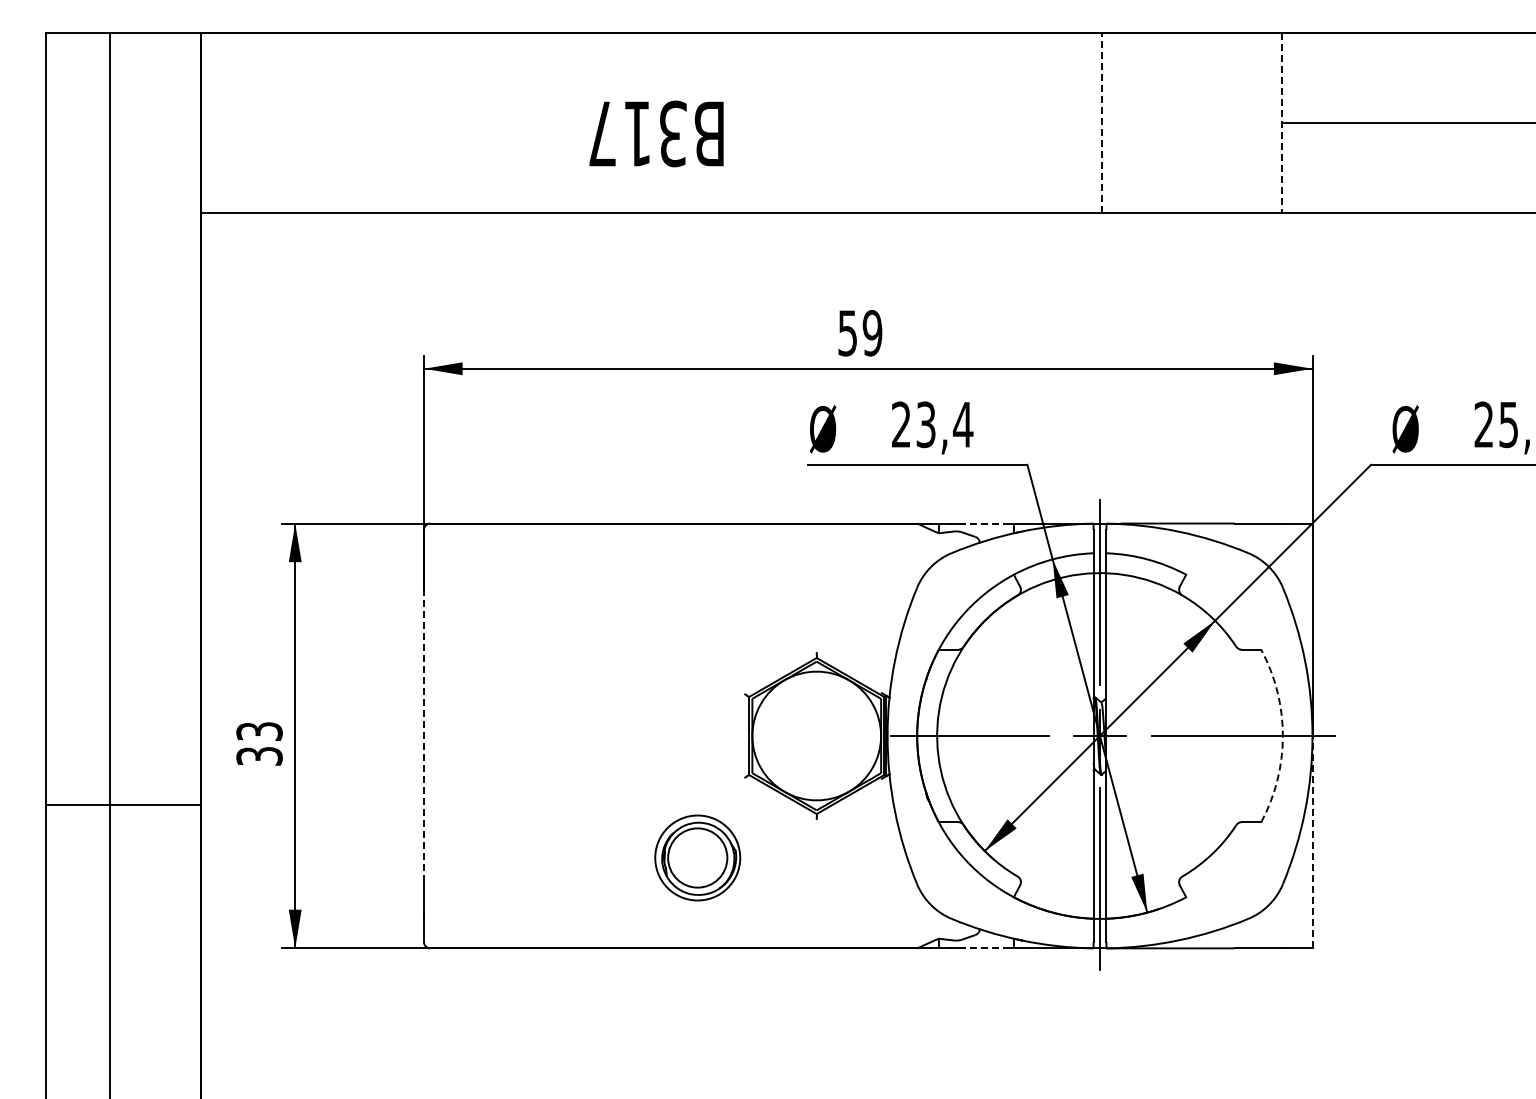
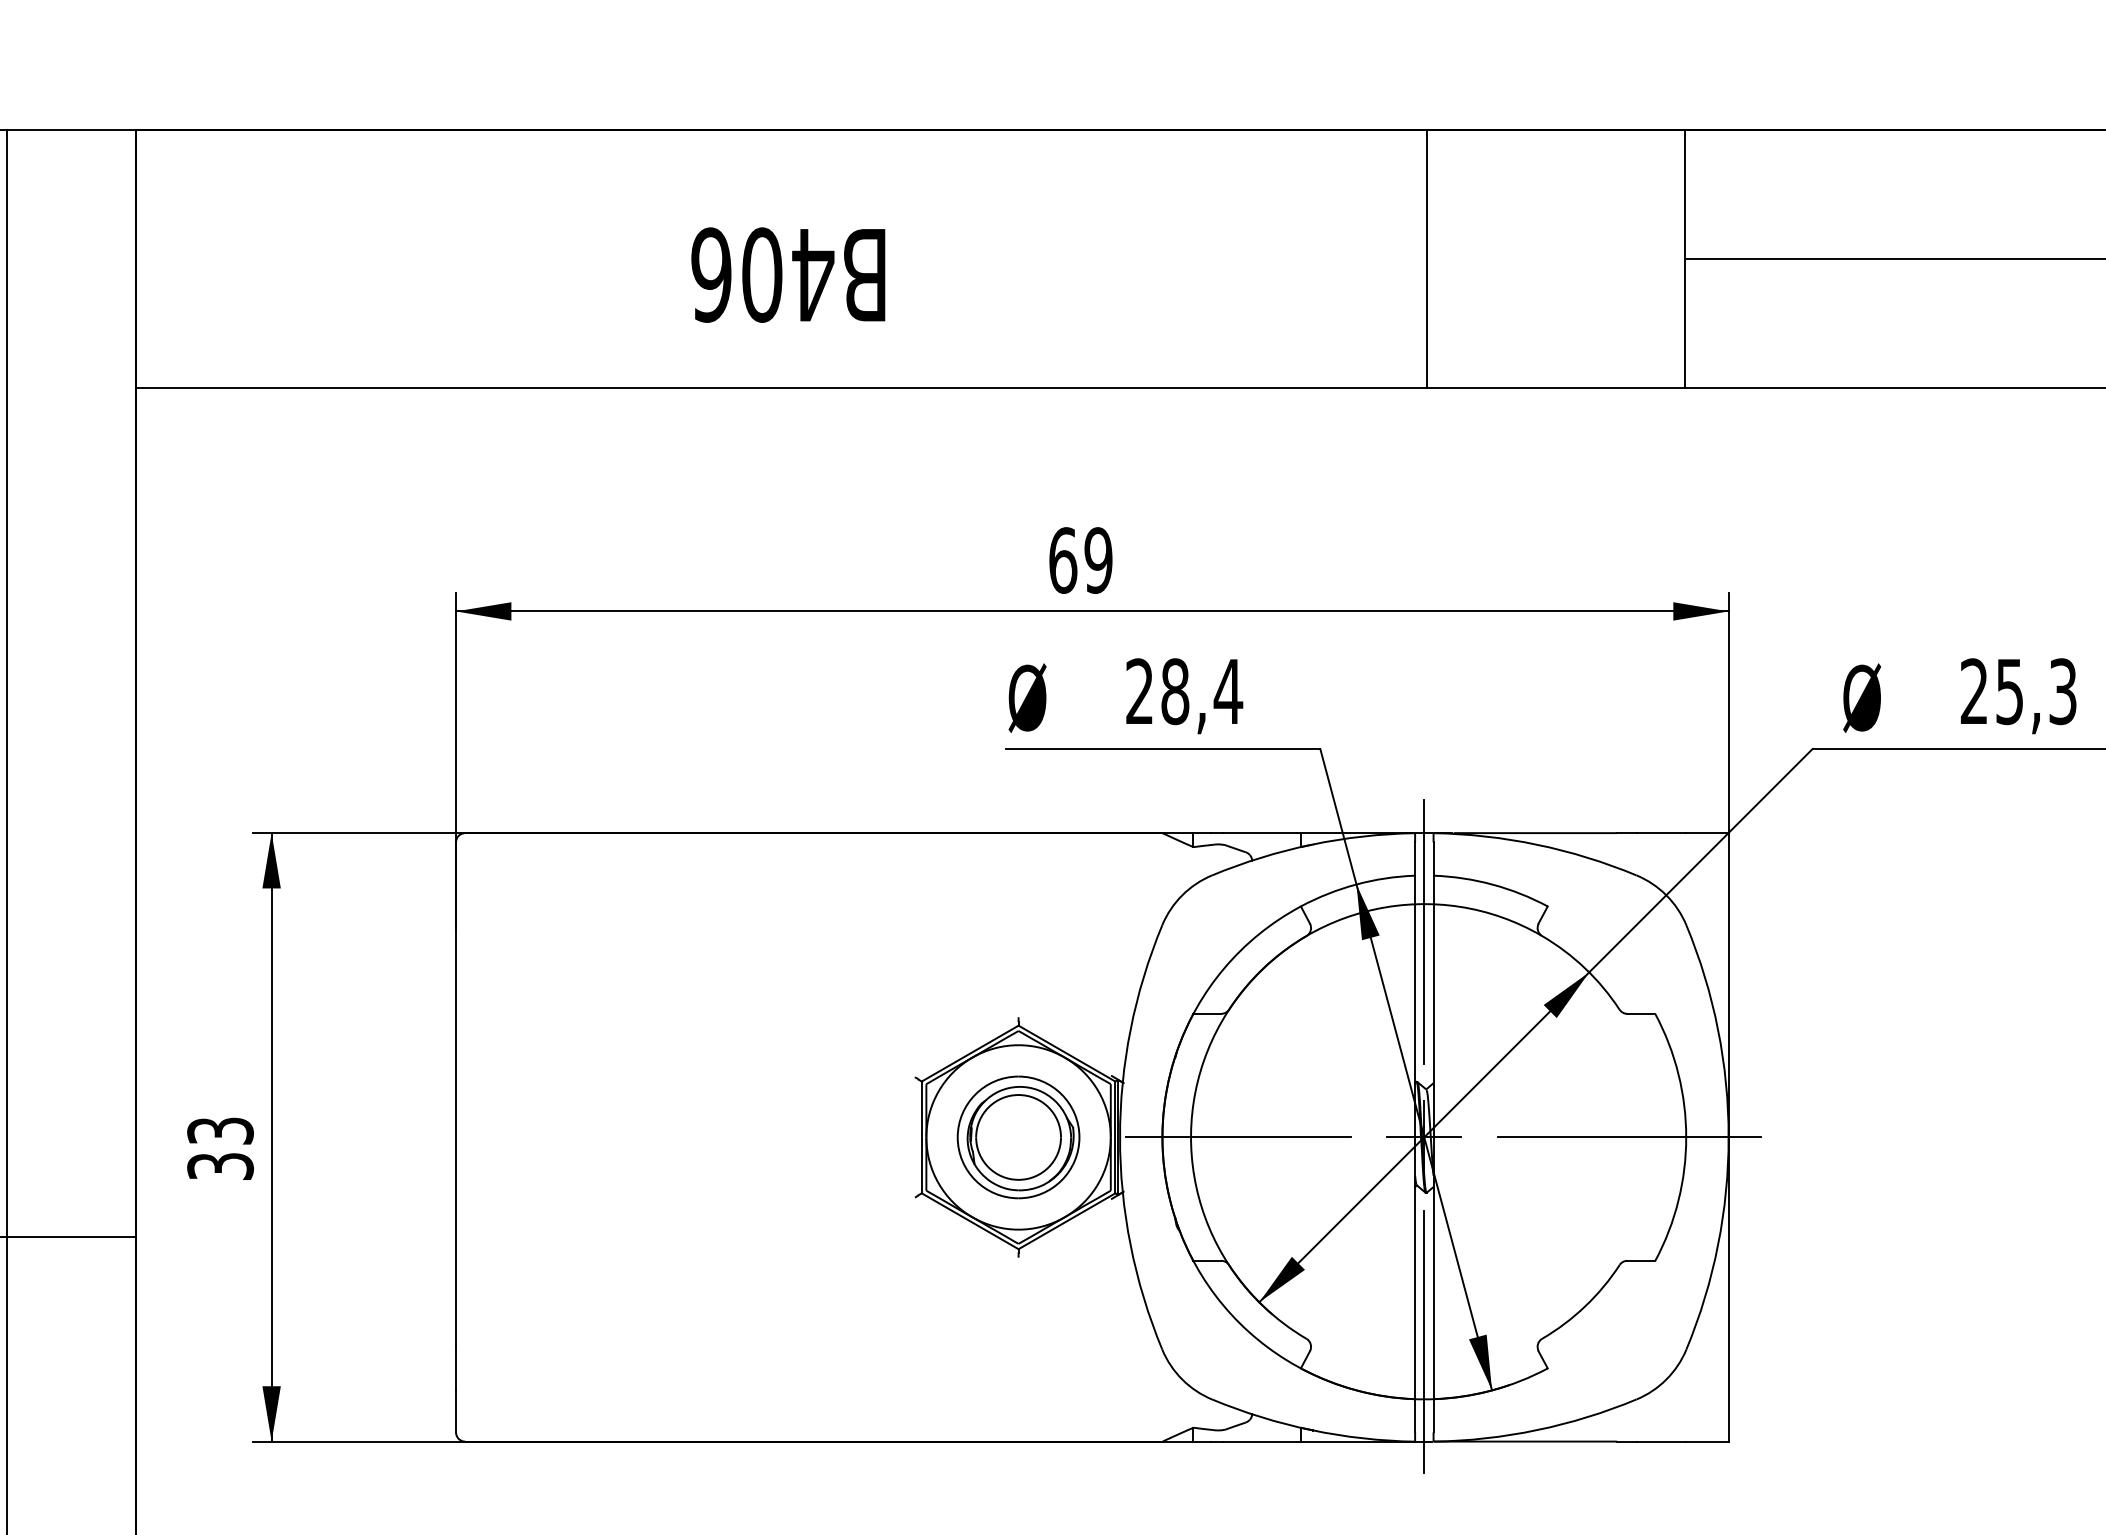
line: (1101, 122) -> (1426, 258), dashed -> solid
line: (1282, 123) -> (1685, 260), dashed -> solid
text: (638, 133) -> (763, 274), B317 -> B406
text: (847, 333) -> (1062, 560), 59 -> 69
text: (925, 424) -> (1174, 691), 23,4 -> 28,4
line: (985, 523) -> (1260, 833), dashed -> solid
line: (424, 735) -> (456, 1136), dashed -> solid
arc: (1282, 736) -> (1685, 1138), dashed -> solid
line: (1312, 841) -> (1728, 1288), dashed -> solid
part: (697, 857) -> (1018, 1136), moved
line: (985, 948) -> (1260, 1441), dashed -> solid

